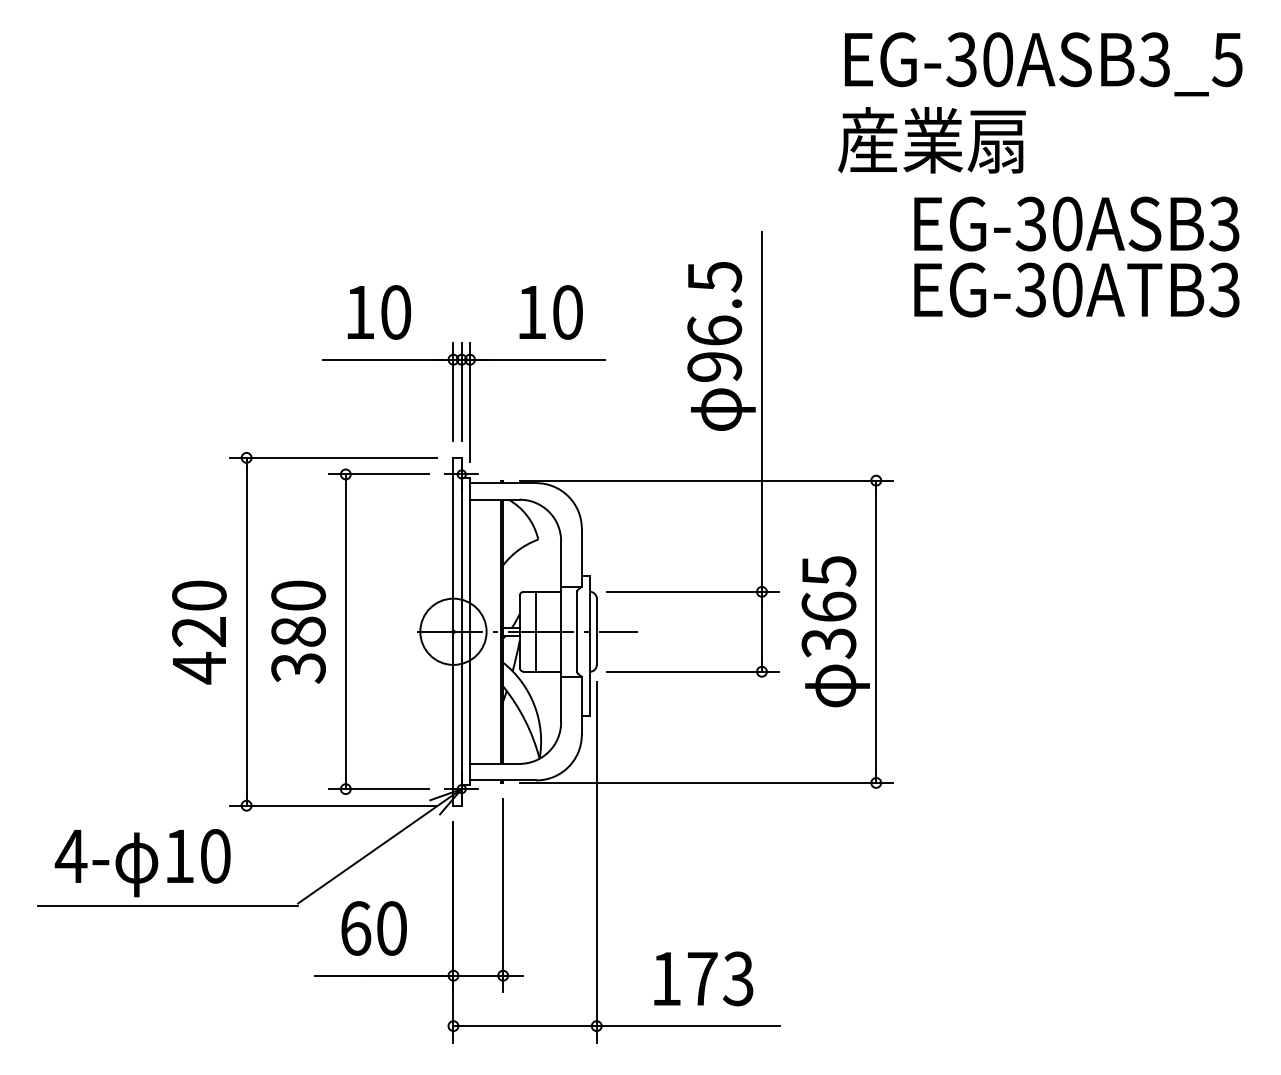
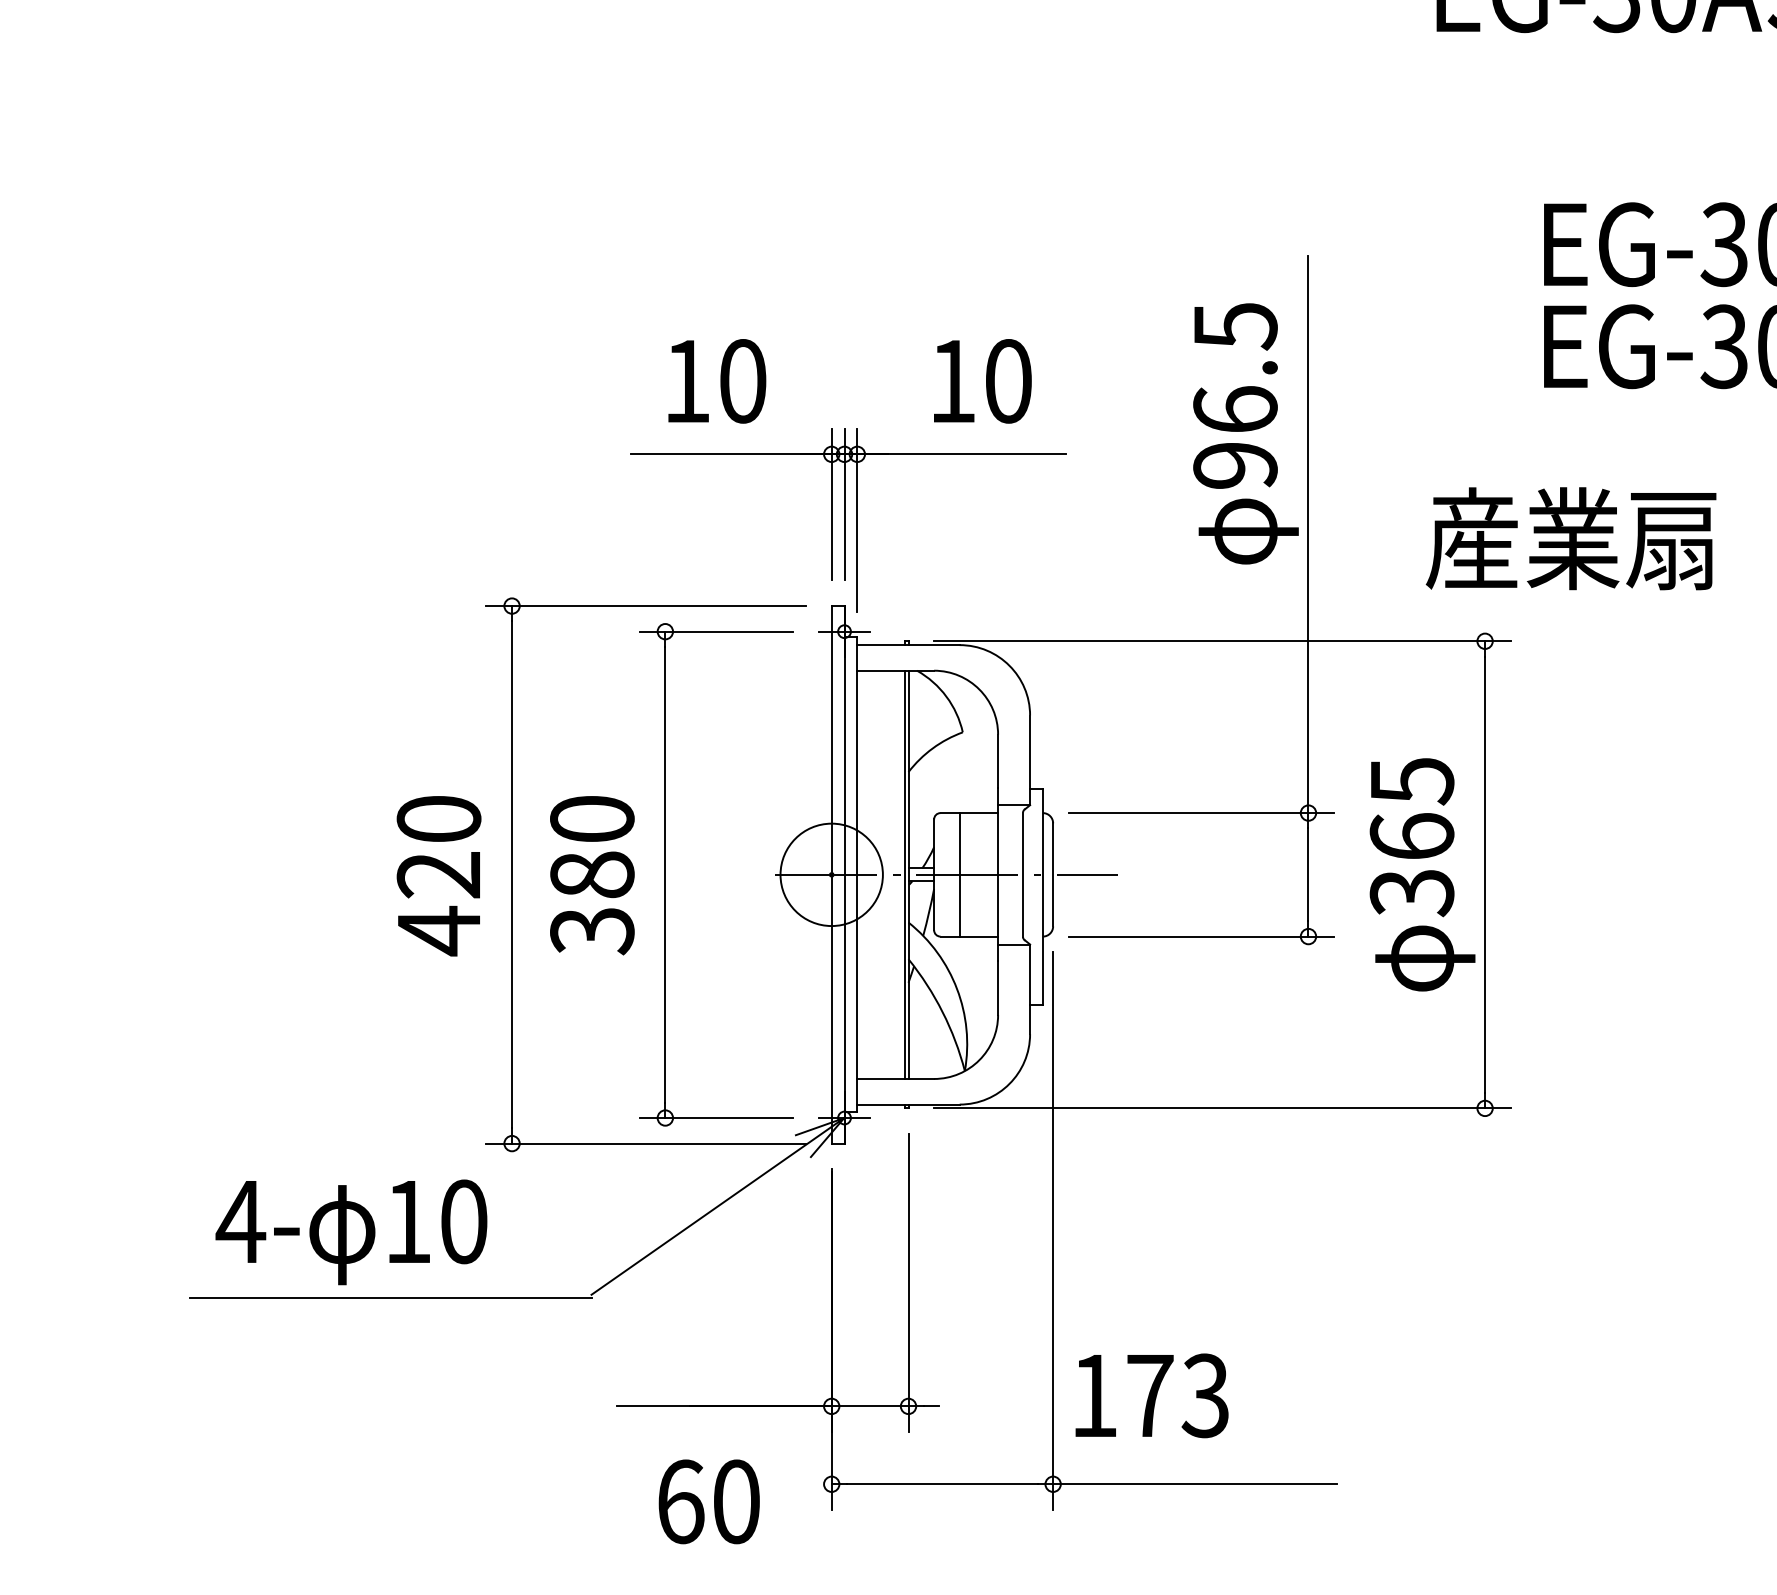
text: (931, 140) -> (1570, 539), moved
text: (373, 928) -> (708, 1501), moved
text: (703, 978) -> (1151, 1395), moved

